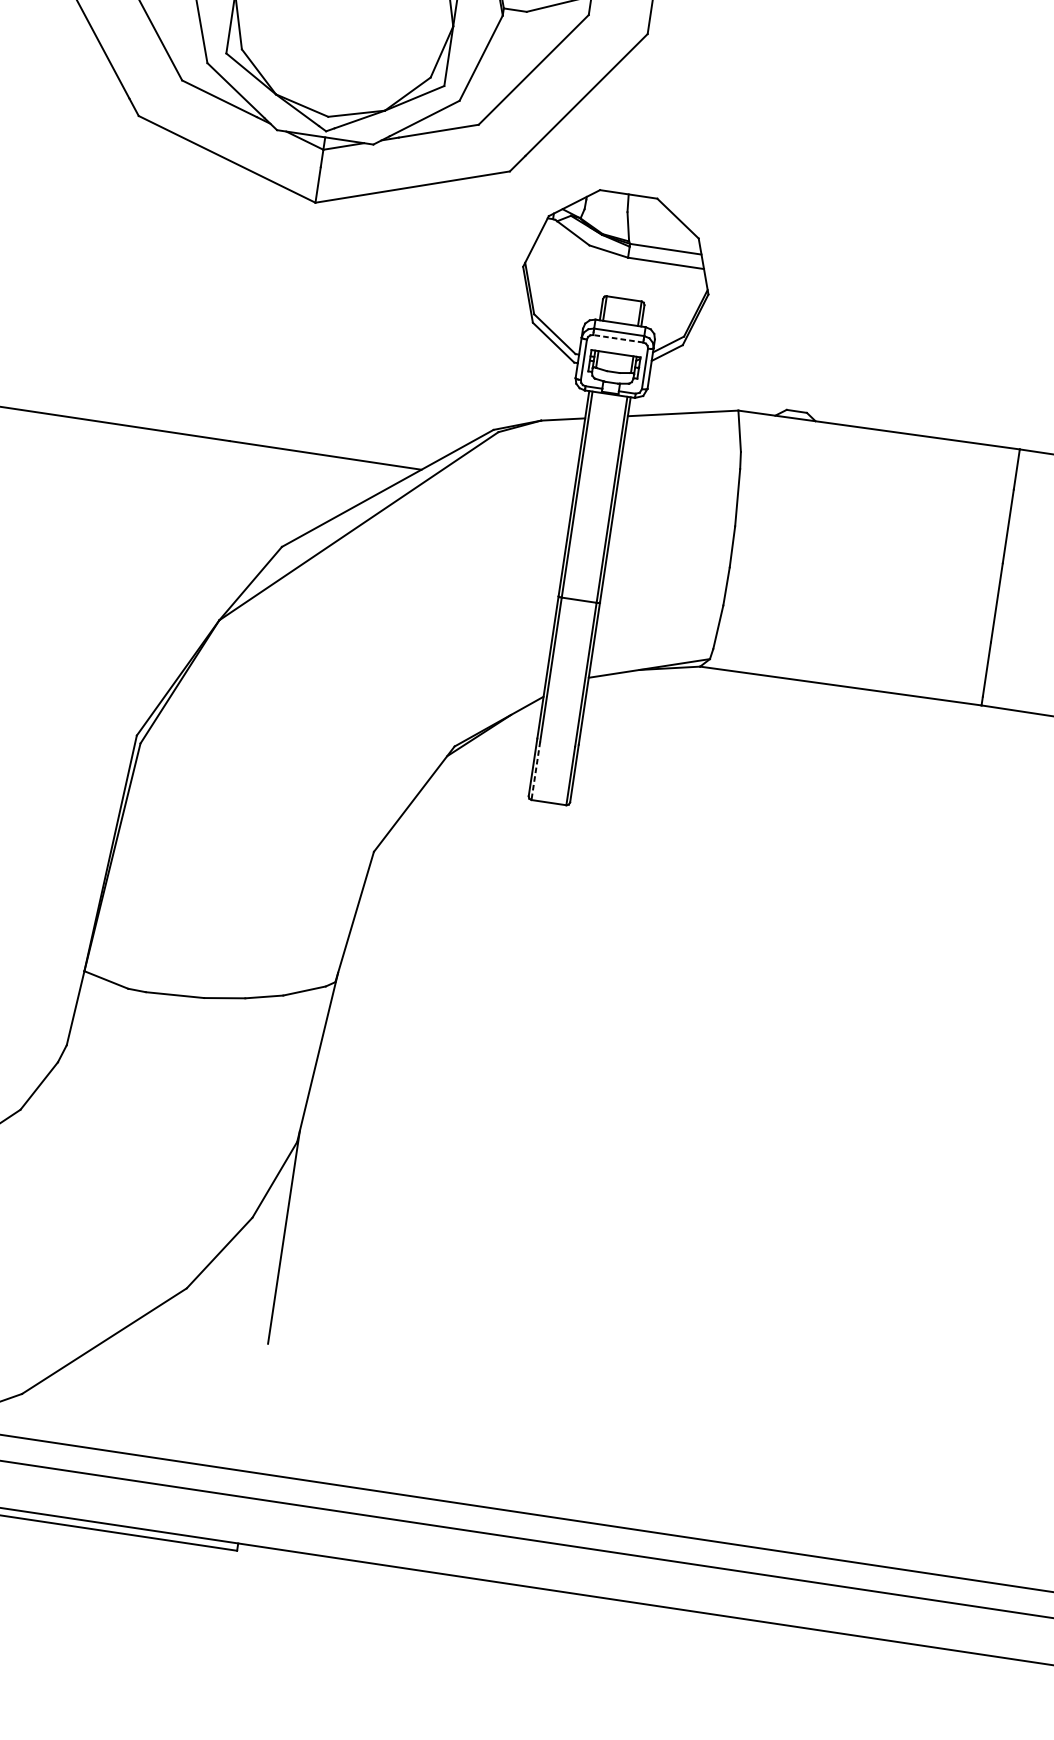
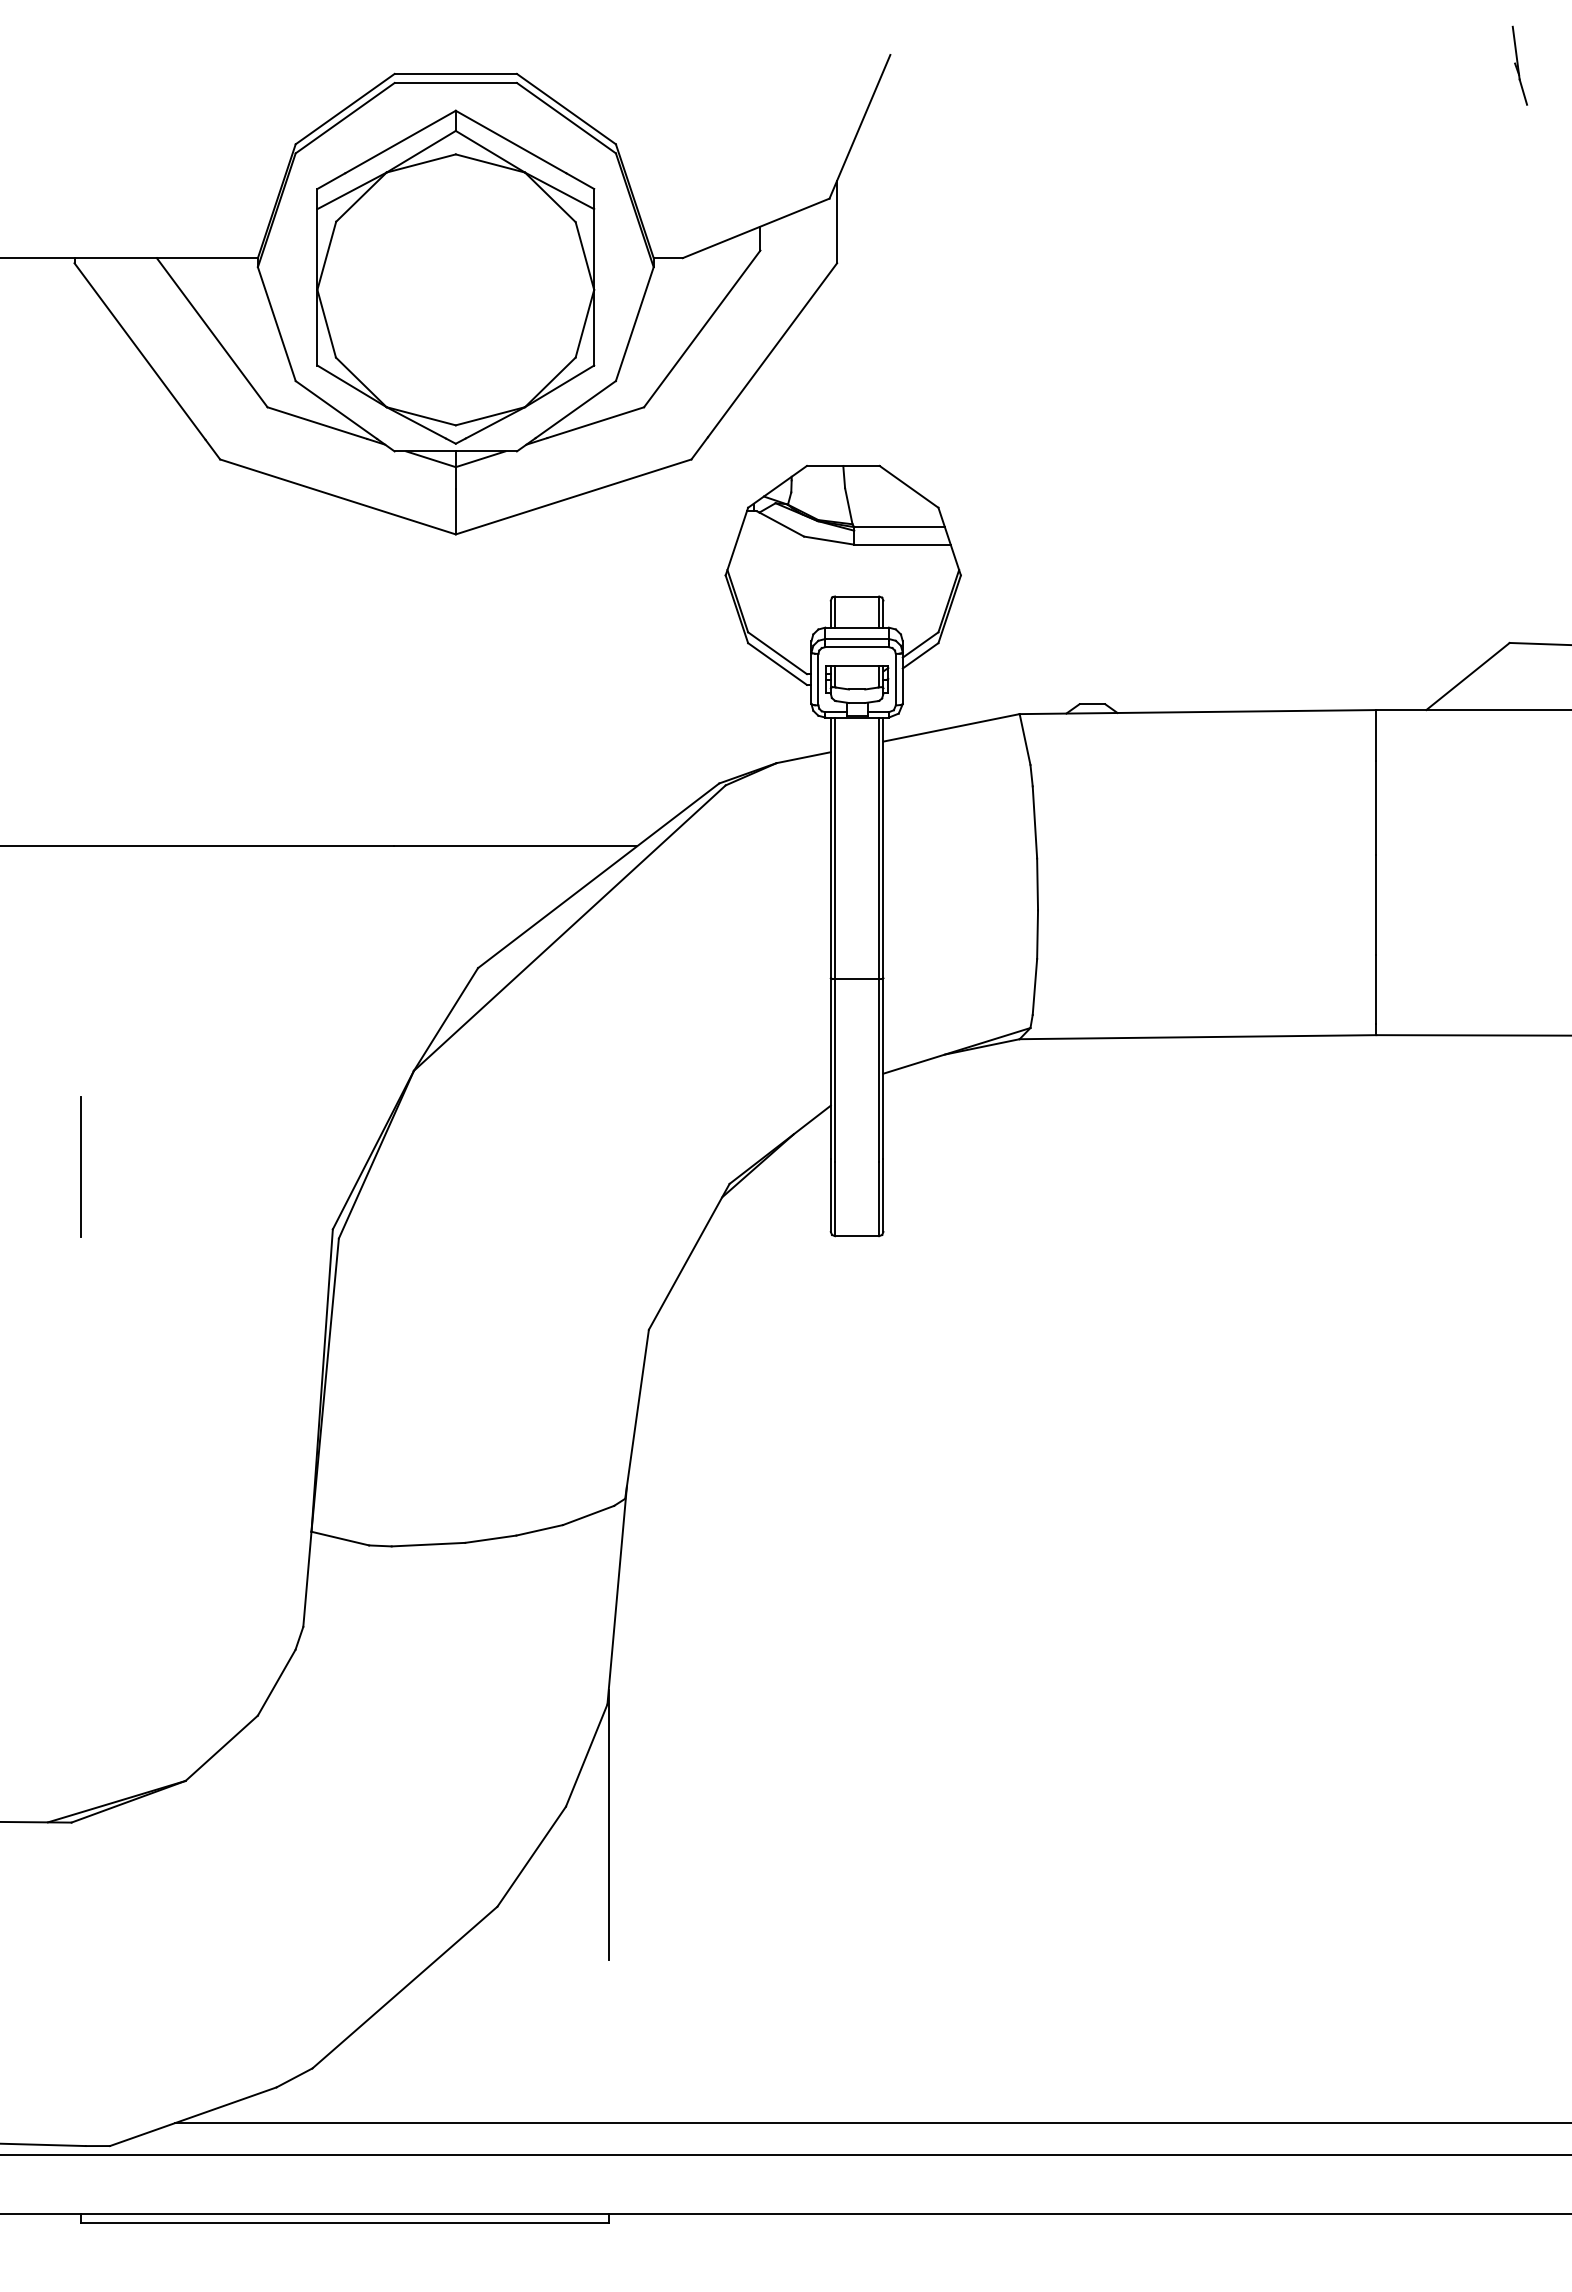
line: (618, 339) -> (857, 647), dashed -> solid
line: (536, 771) -> (835, 1199), dashed -> solid

